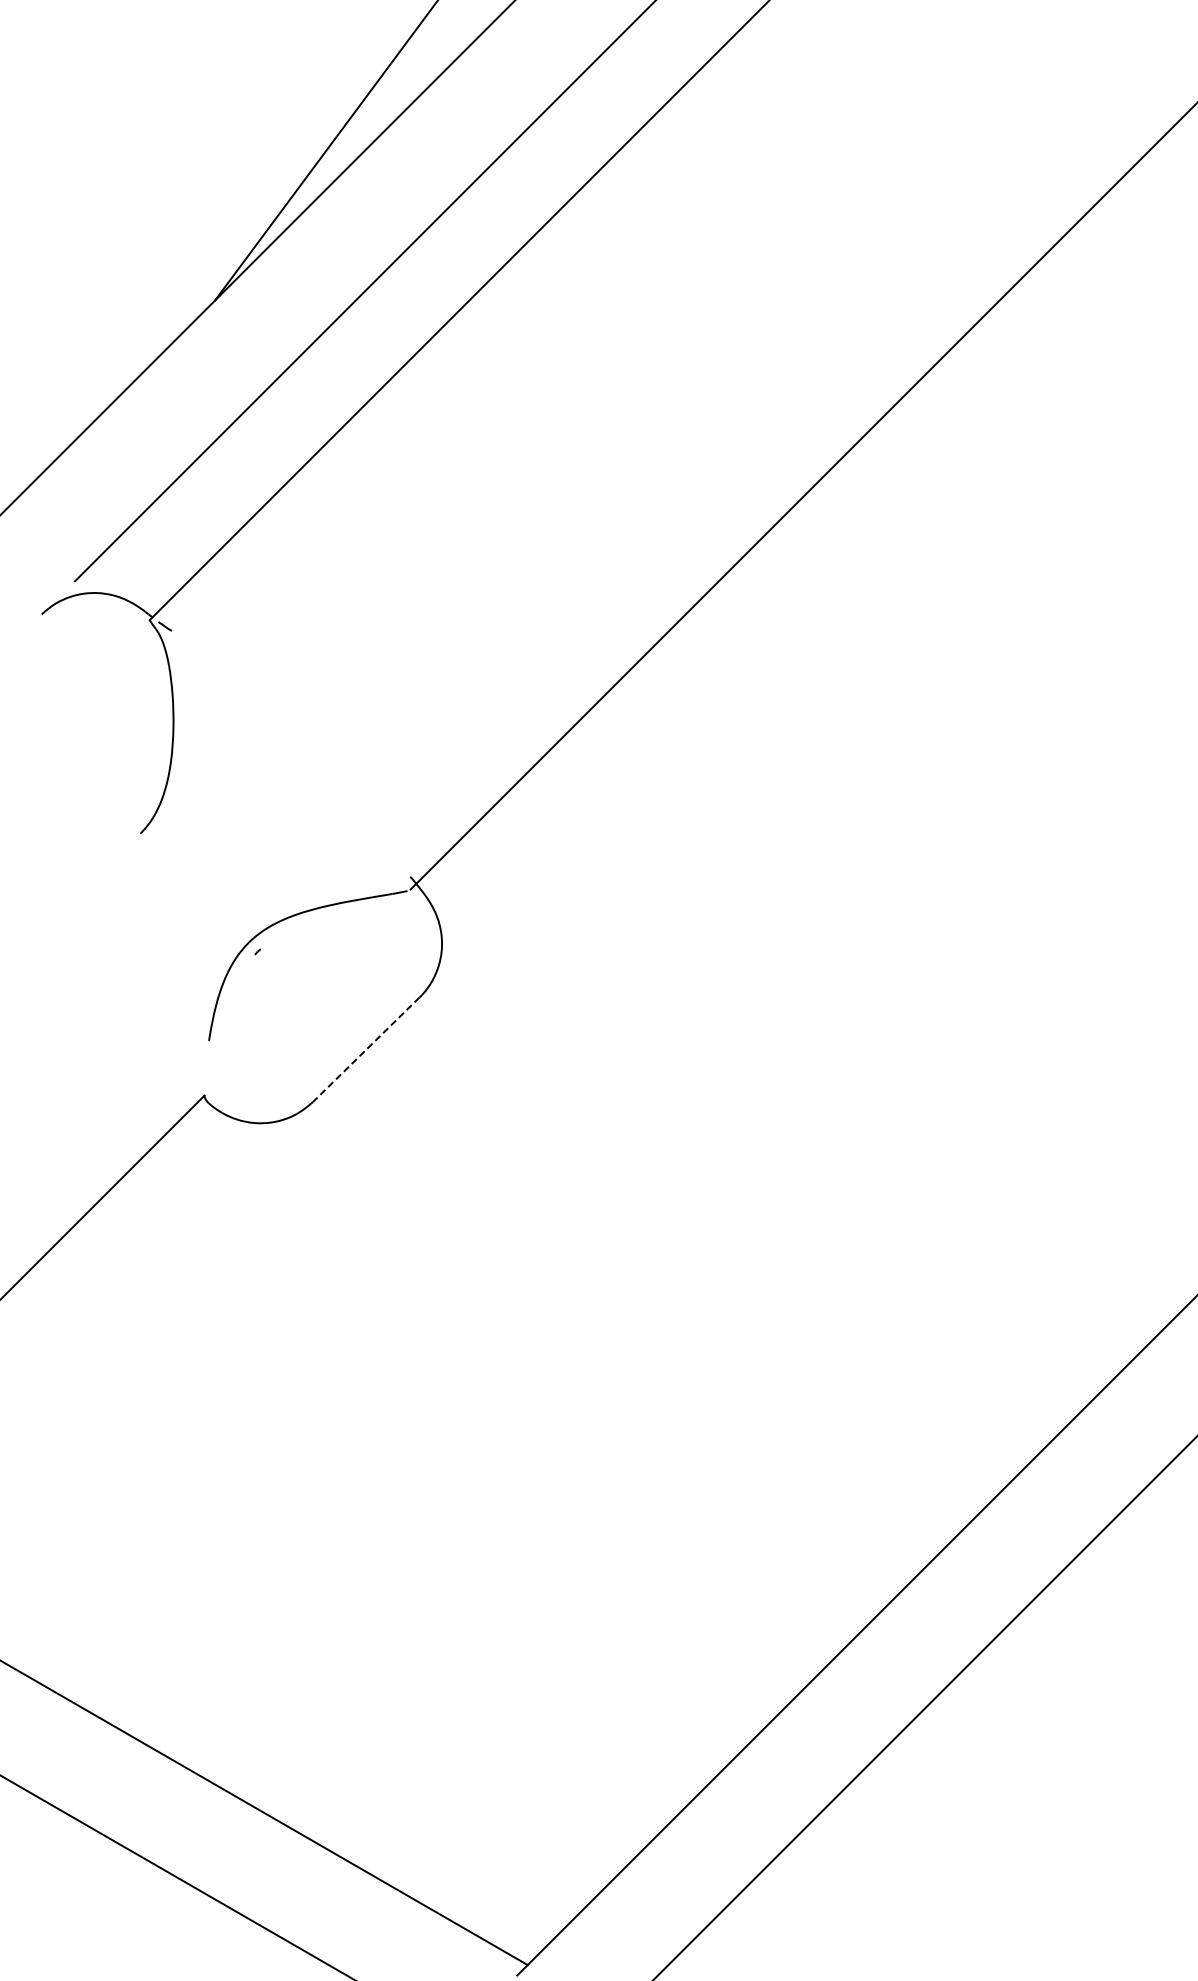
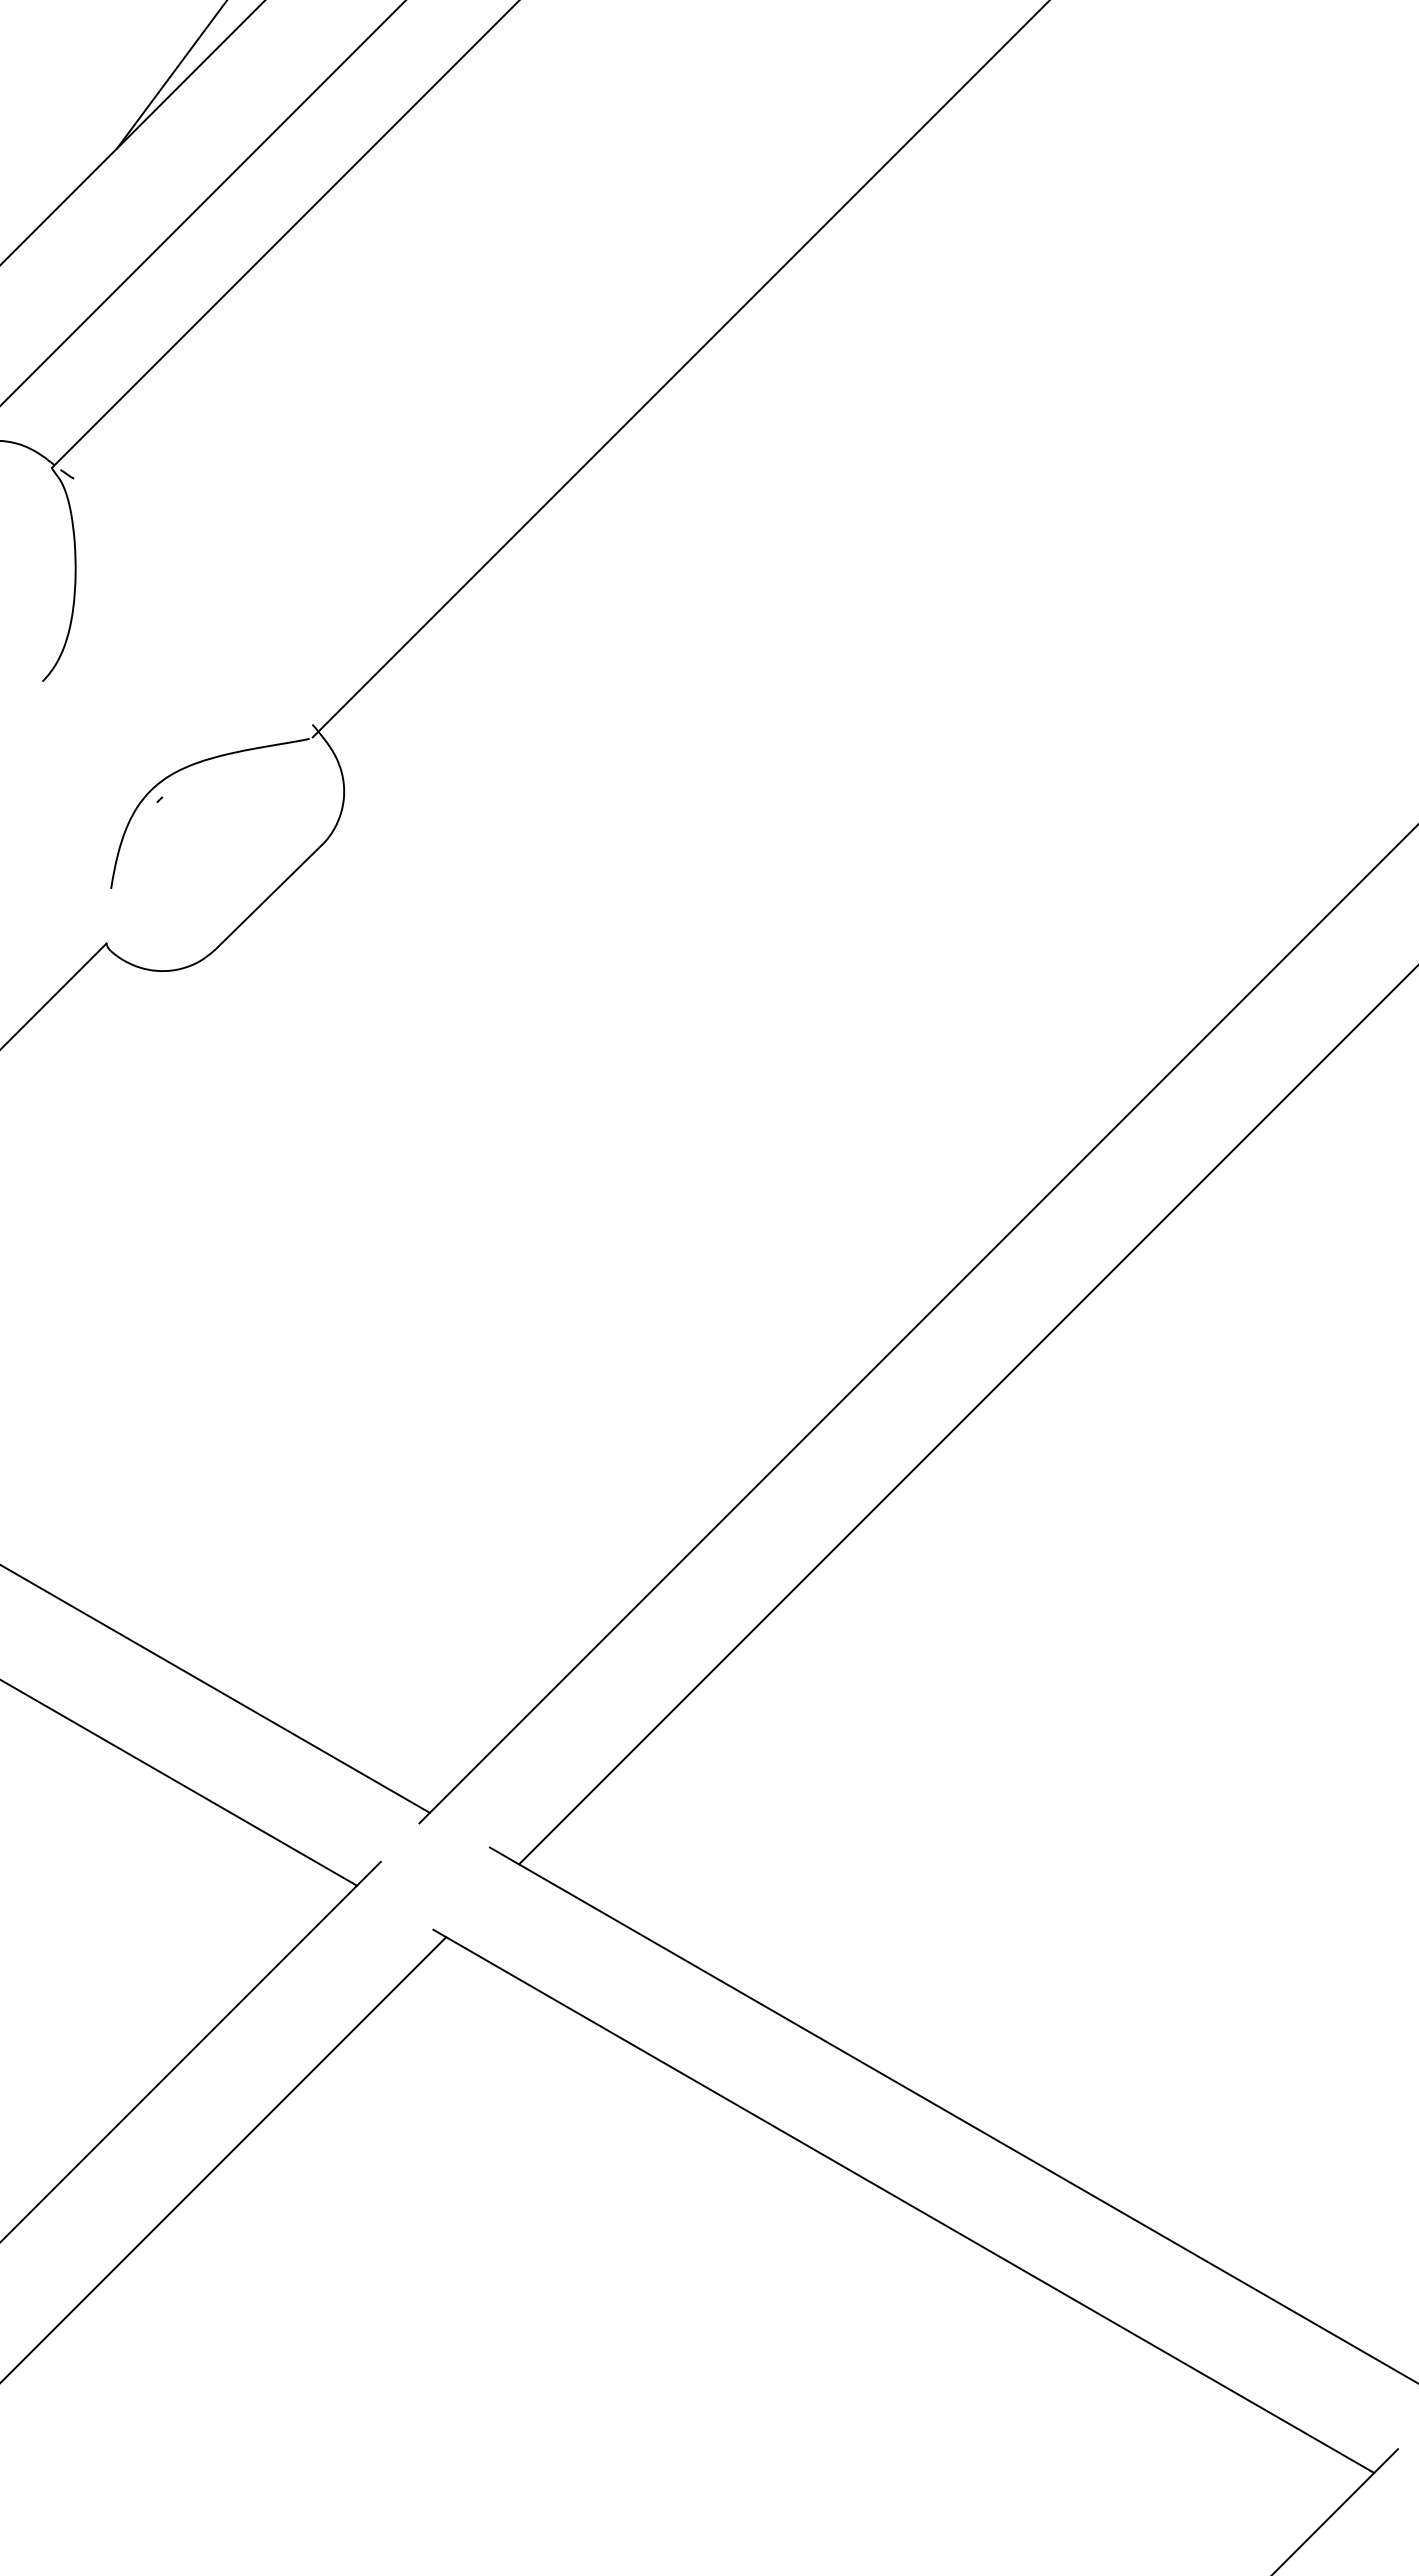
line: (366, 1049) -> (268, 897), dashed -> solid

